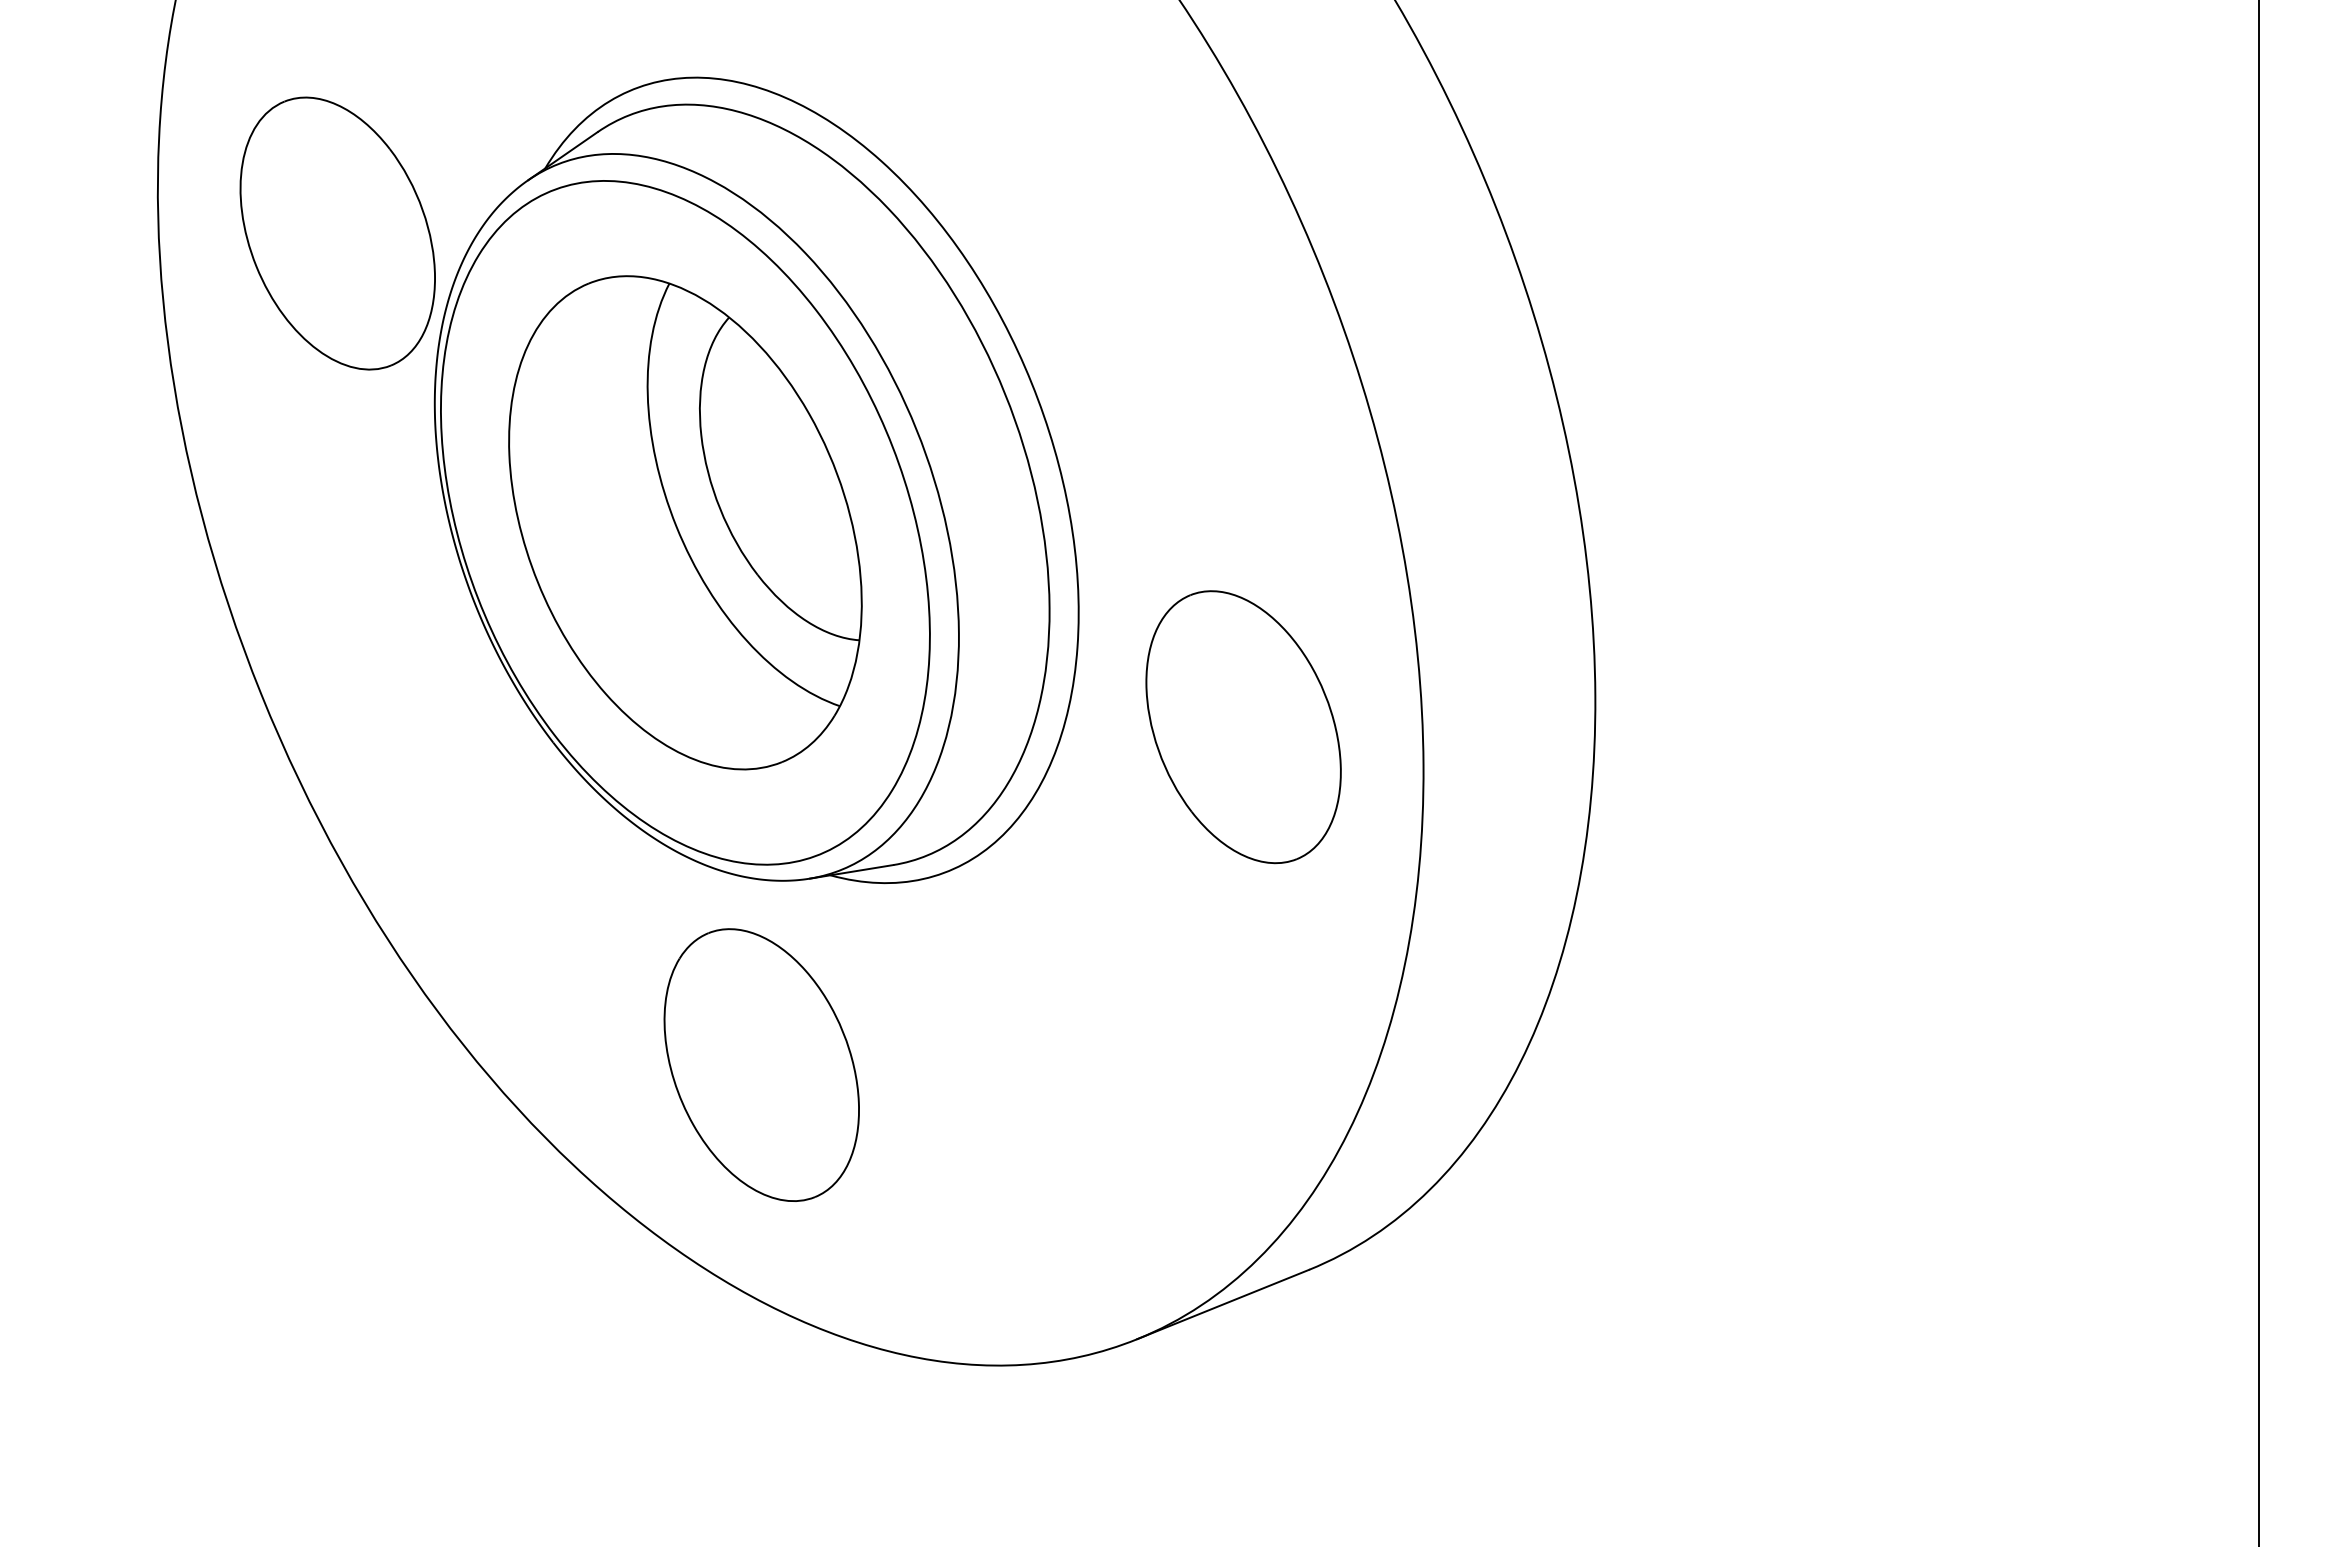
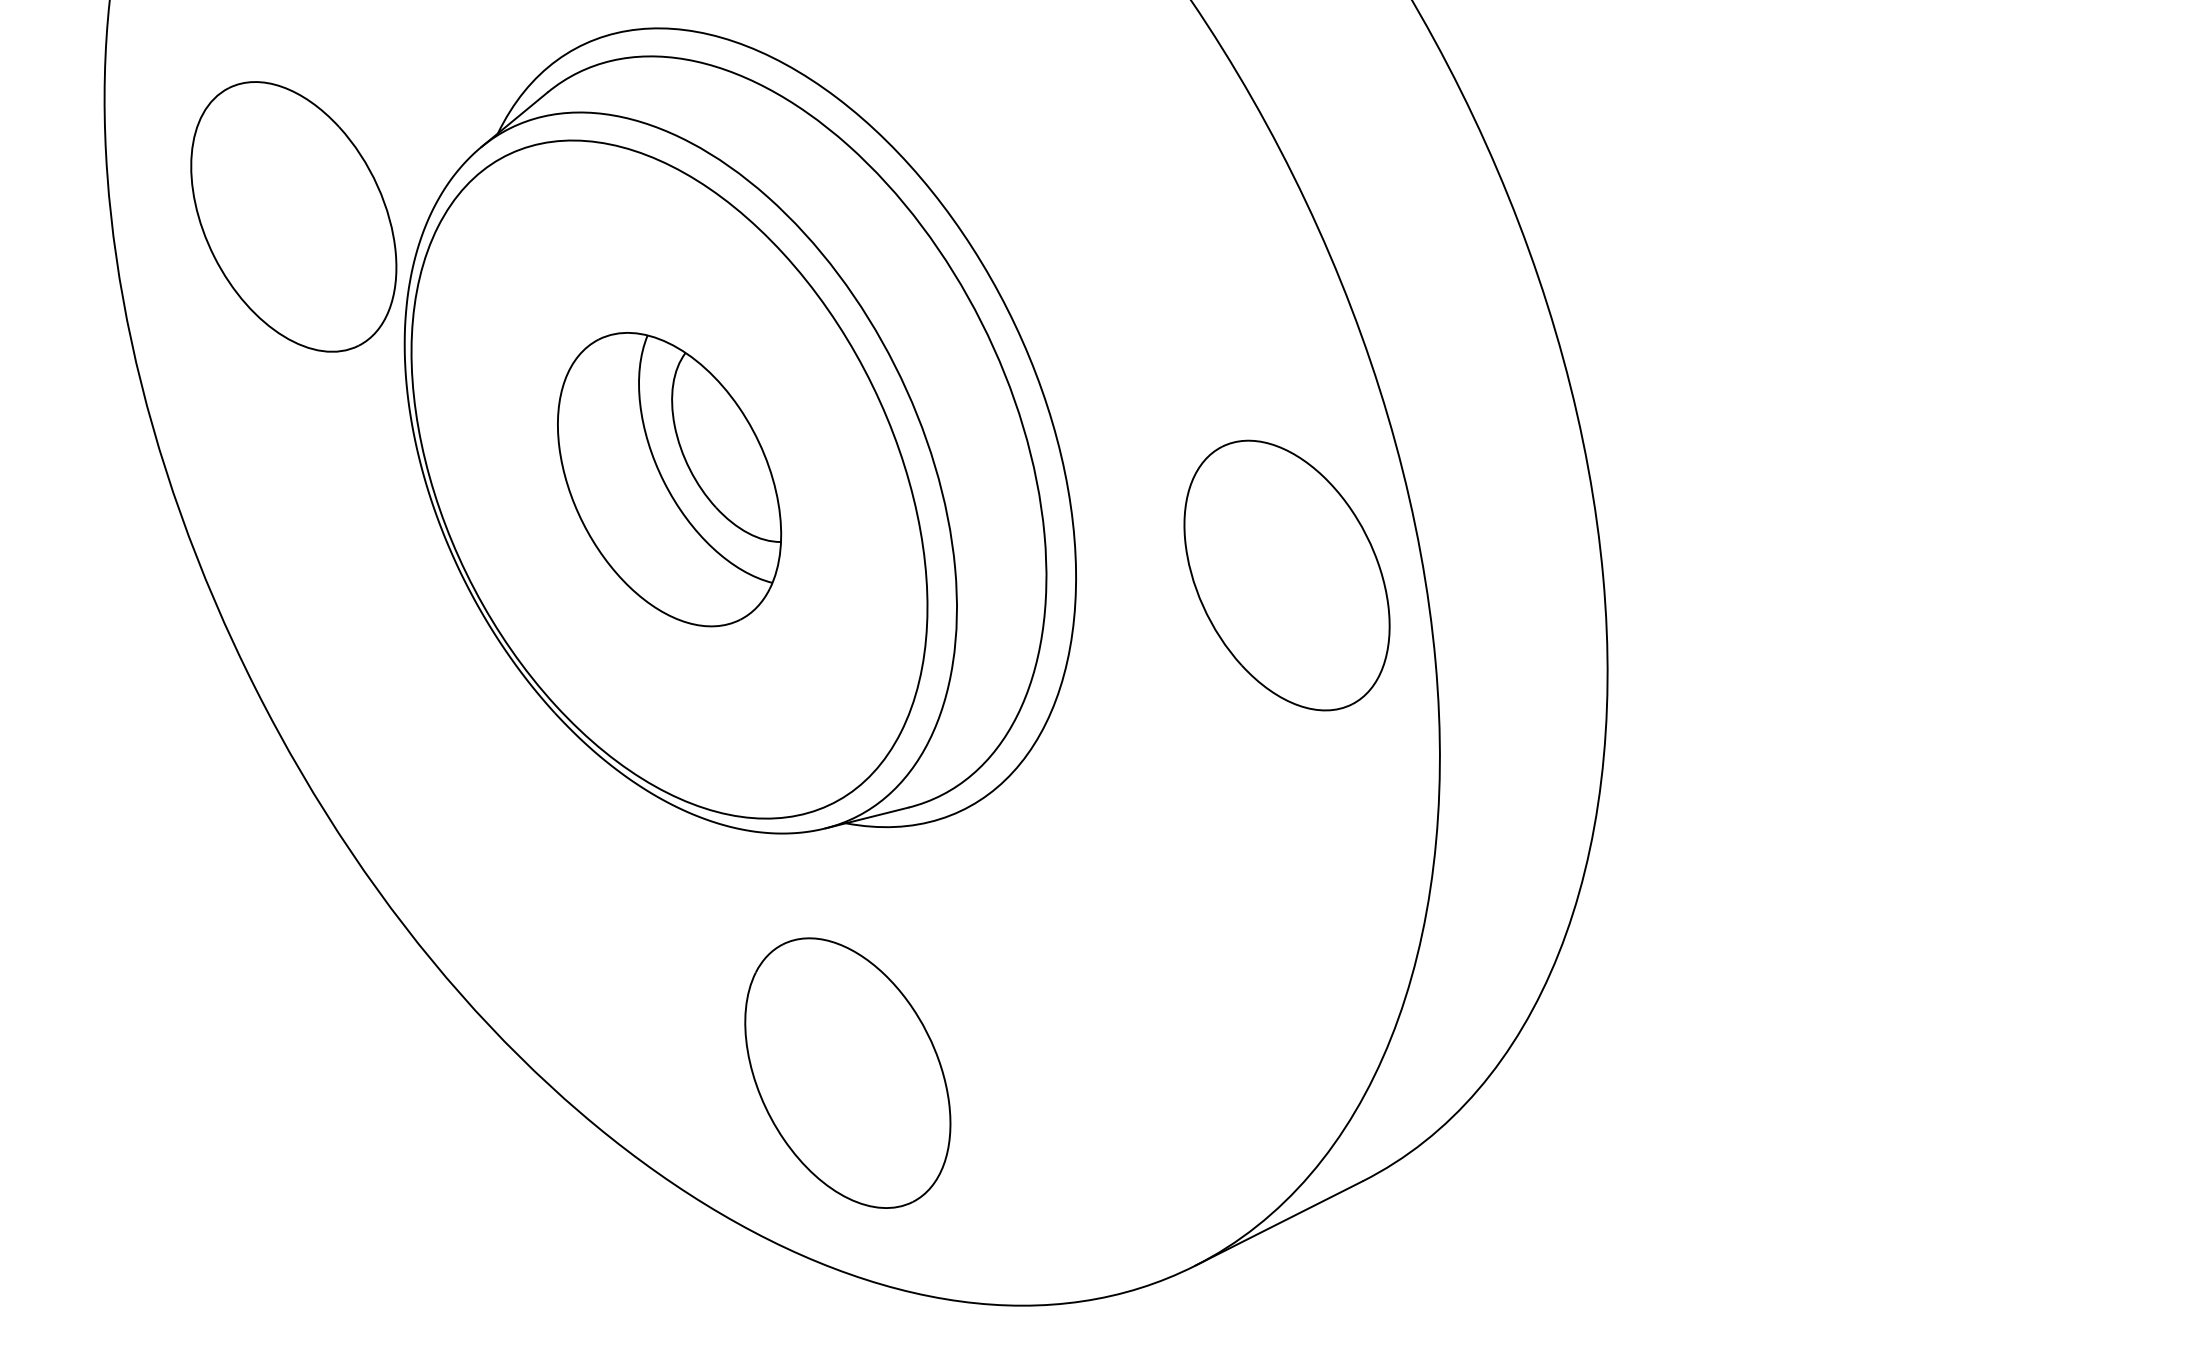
part: (685, 522) -> (669, 479), size x0.6
part: (1243, 727) -> (1286, 575), moved
part: (761, 1064) -> (847, 1072), moved

